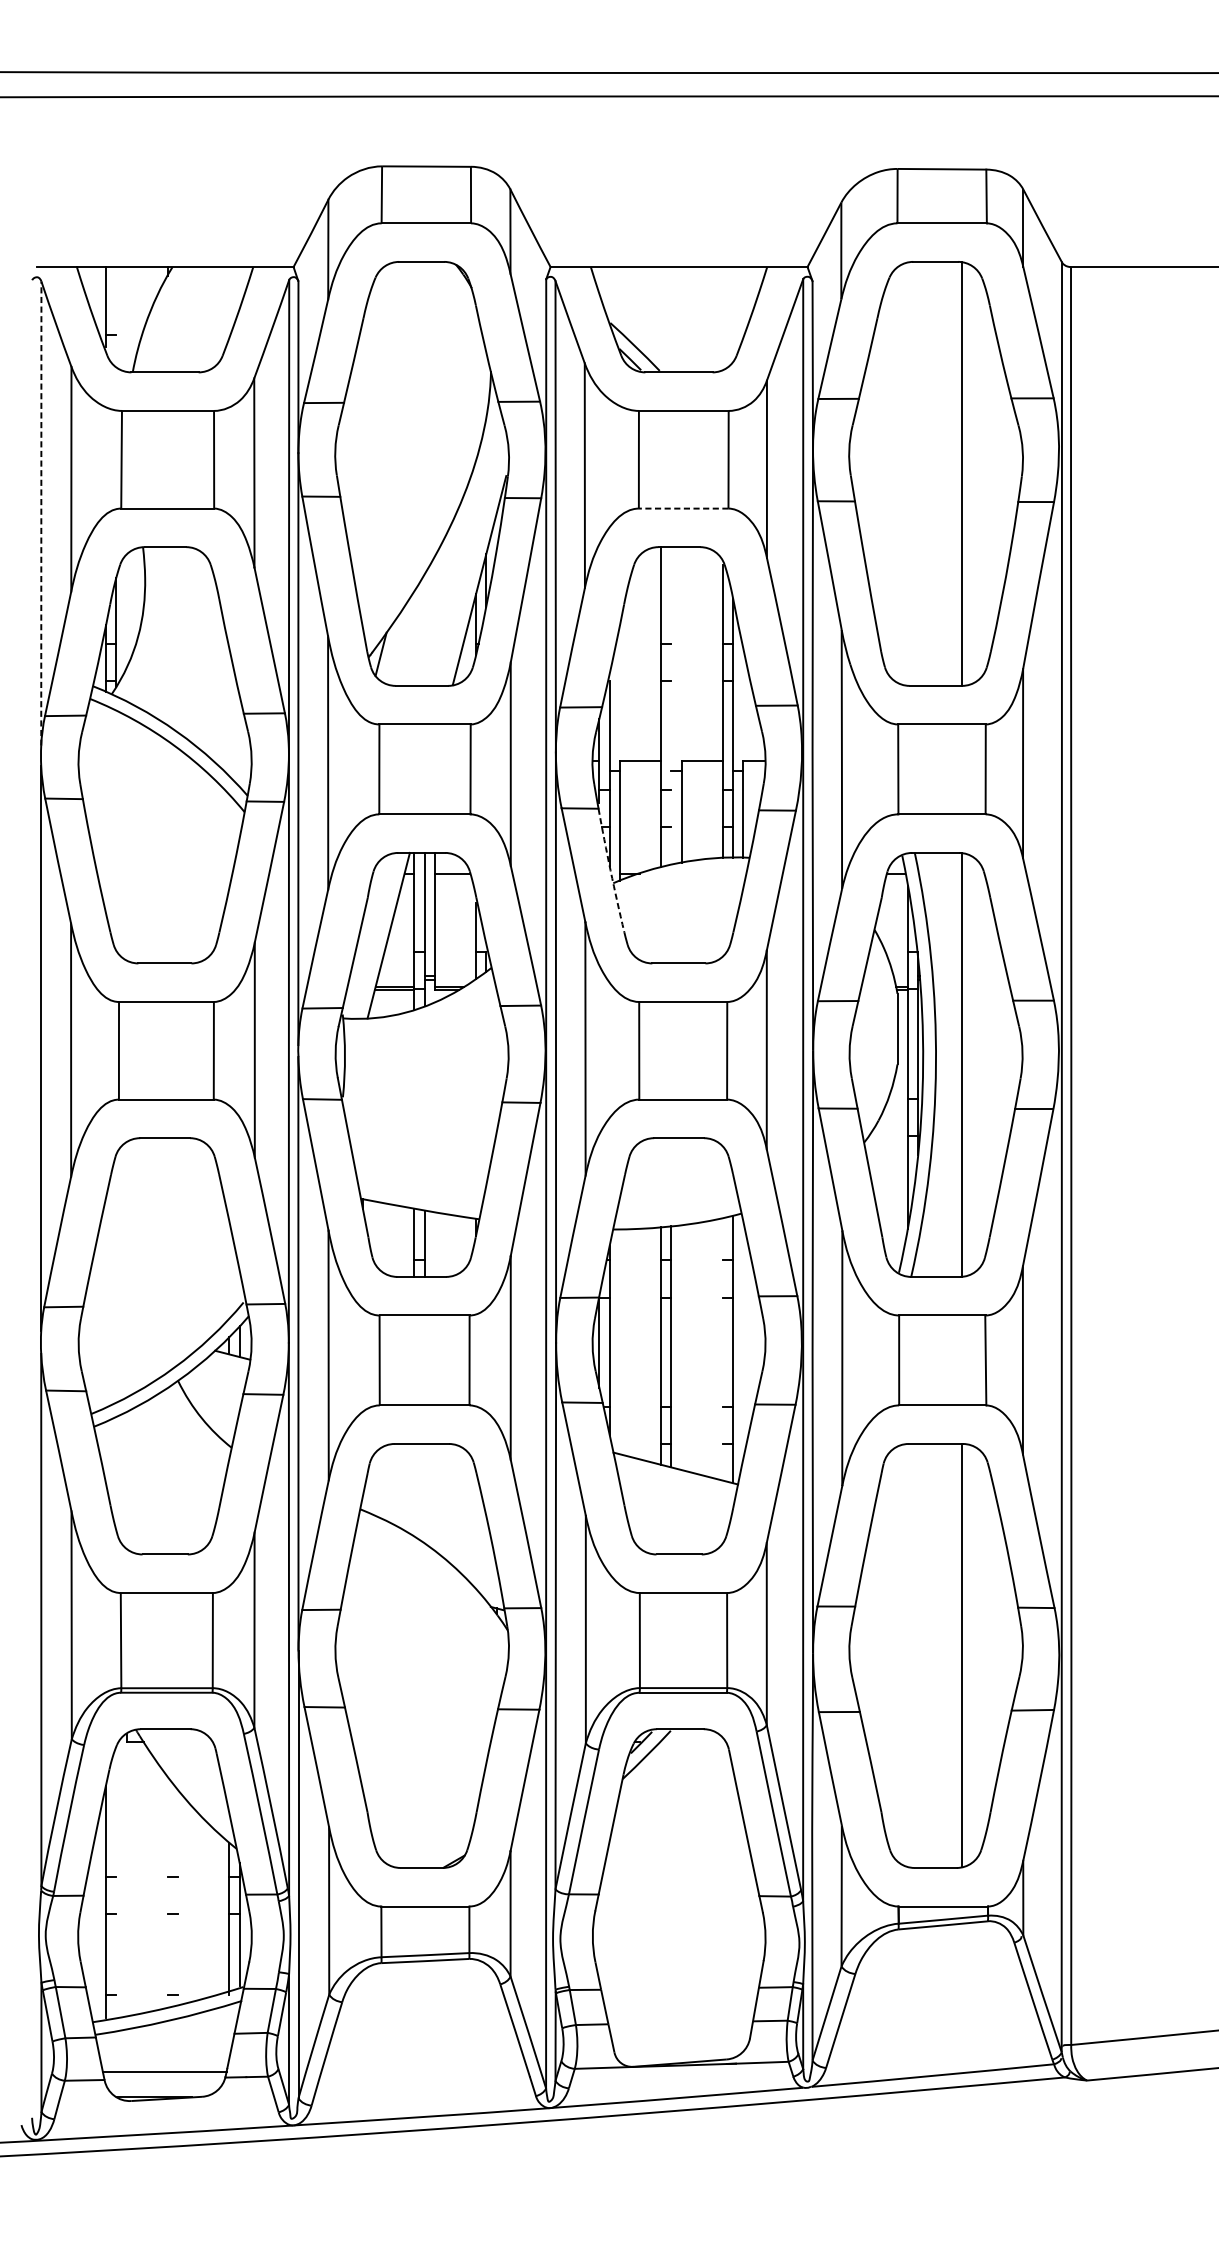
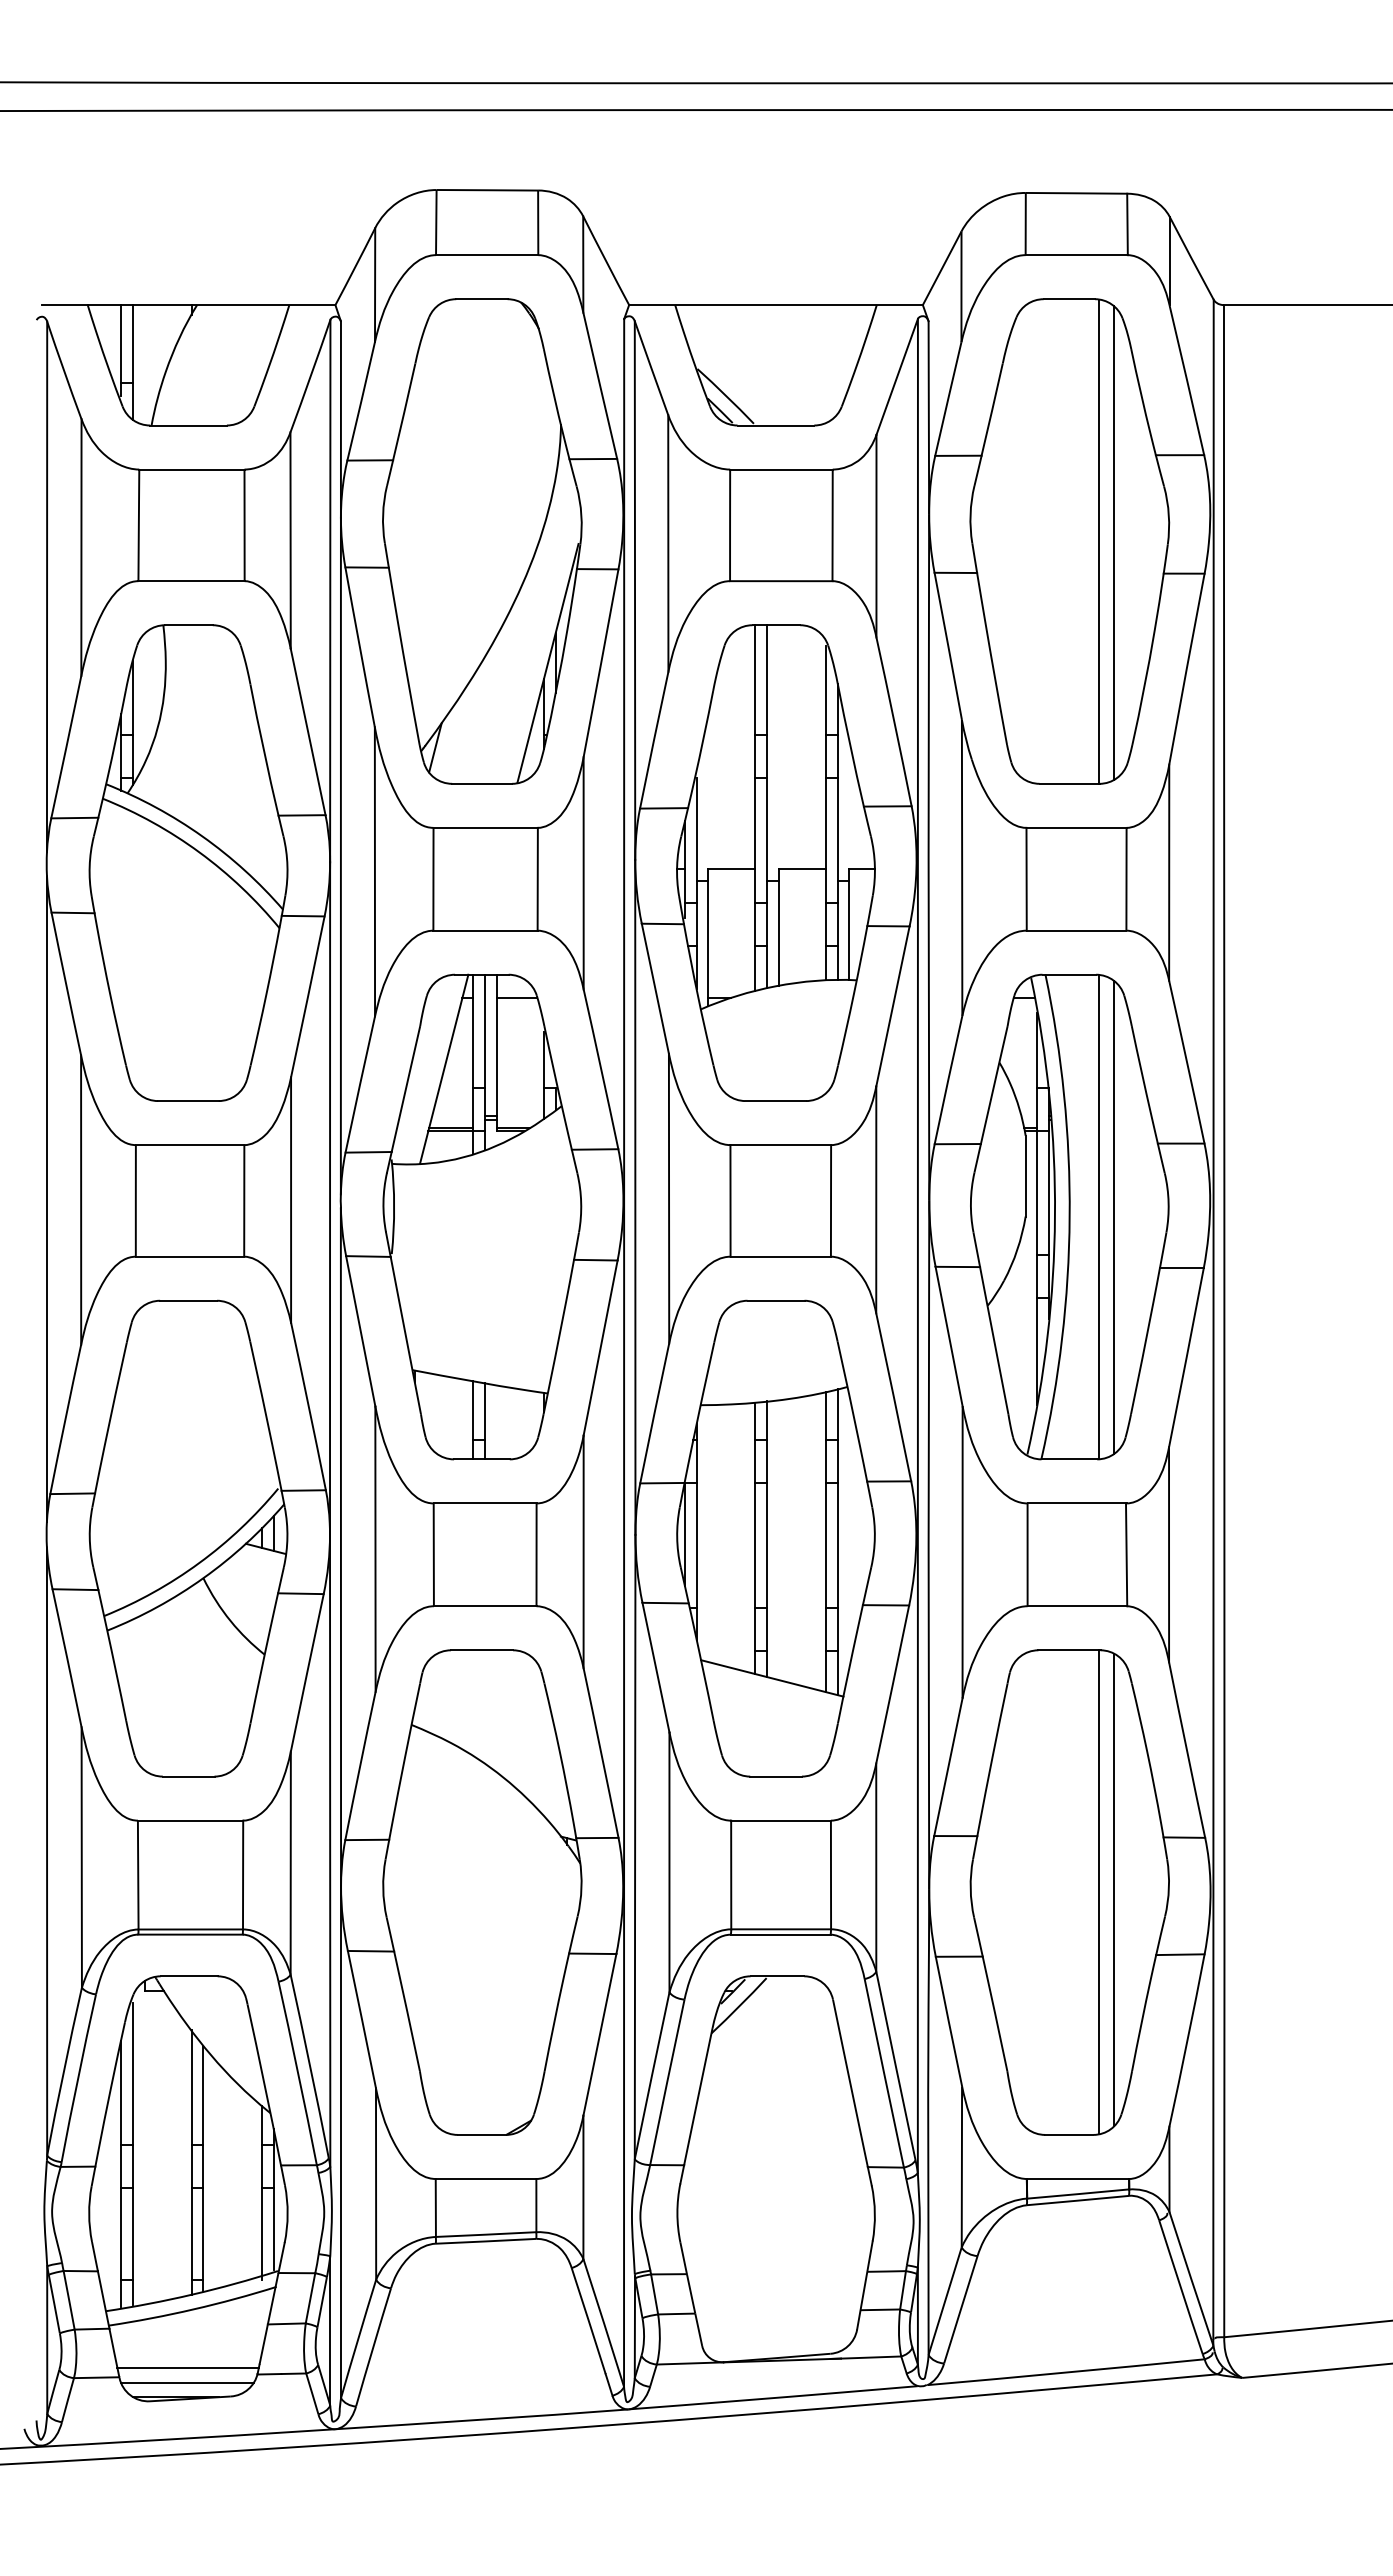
line: (116, 317) -> (132, 362), added
line: (974, 474) -> (1113, 542), added
line: (682, 508) -> (780, 581), dashed -> solid
line: (41, 513) -> (47, 586), dashed -> solid
line: (671, 705) -> (767, 806), added
arc: (610, 871) -> (697, 995), dashed -> solid
line: (974, 1065) -> (1113, 1217), added
line: (722, 1349) -> (825, 1542), added
line: (974, 1653) -> (1113, 1889), added
line: (116, 1884) -> (132, 2153), added
line: (167, 1892) -> (191, 2162), added
line: (178, 1897) -> (203, 2168), added
line: (163, 2084) -> (186, 2382), added

